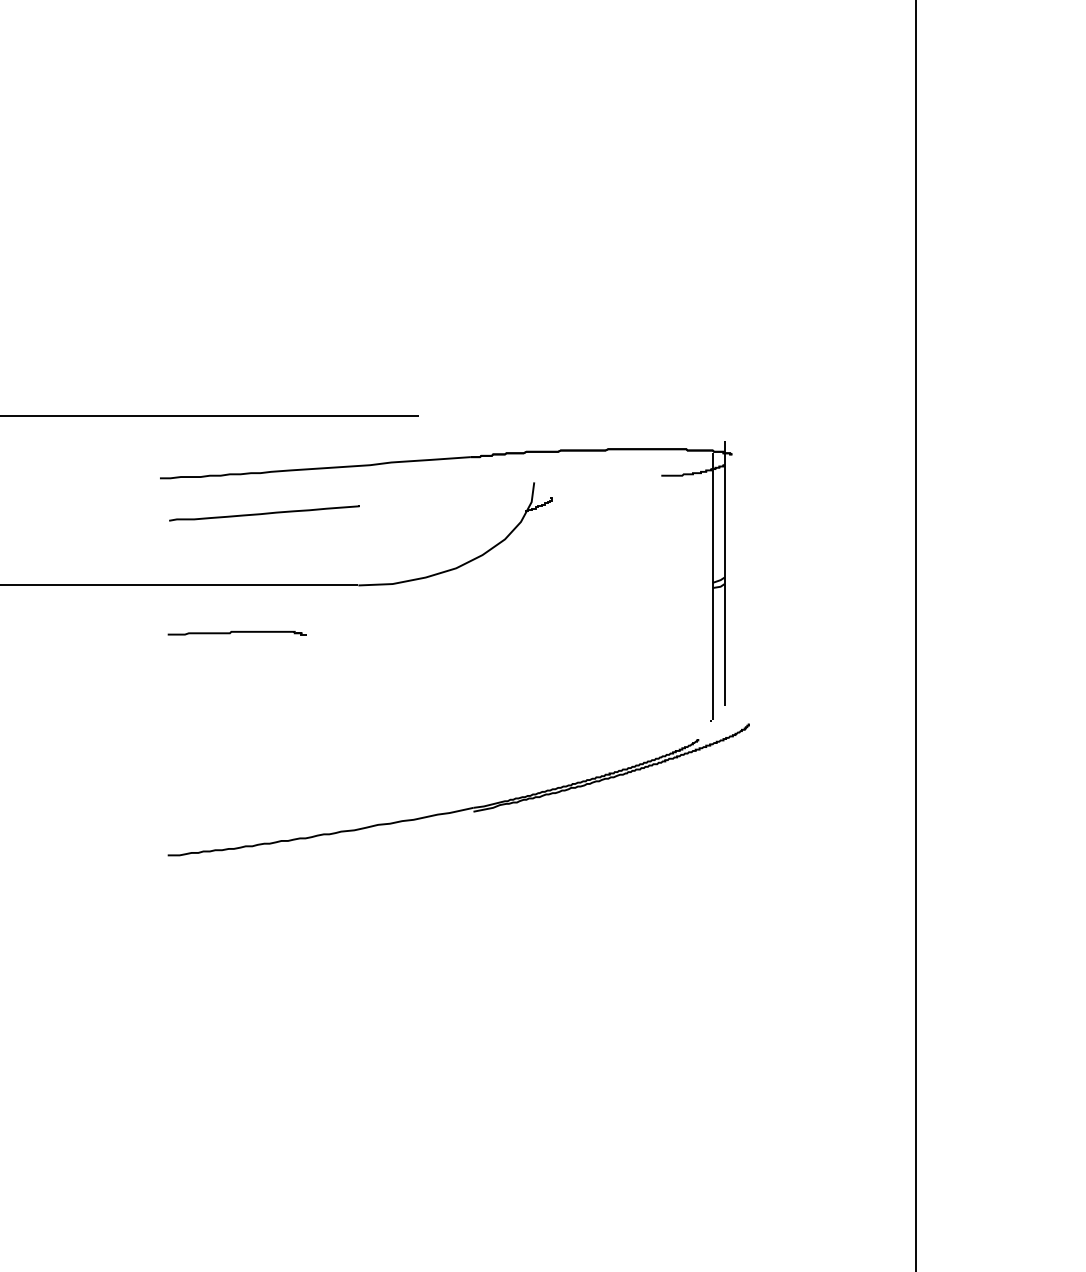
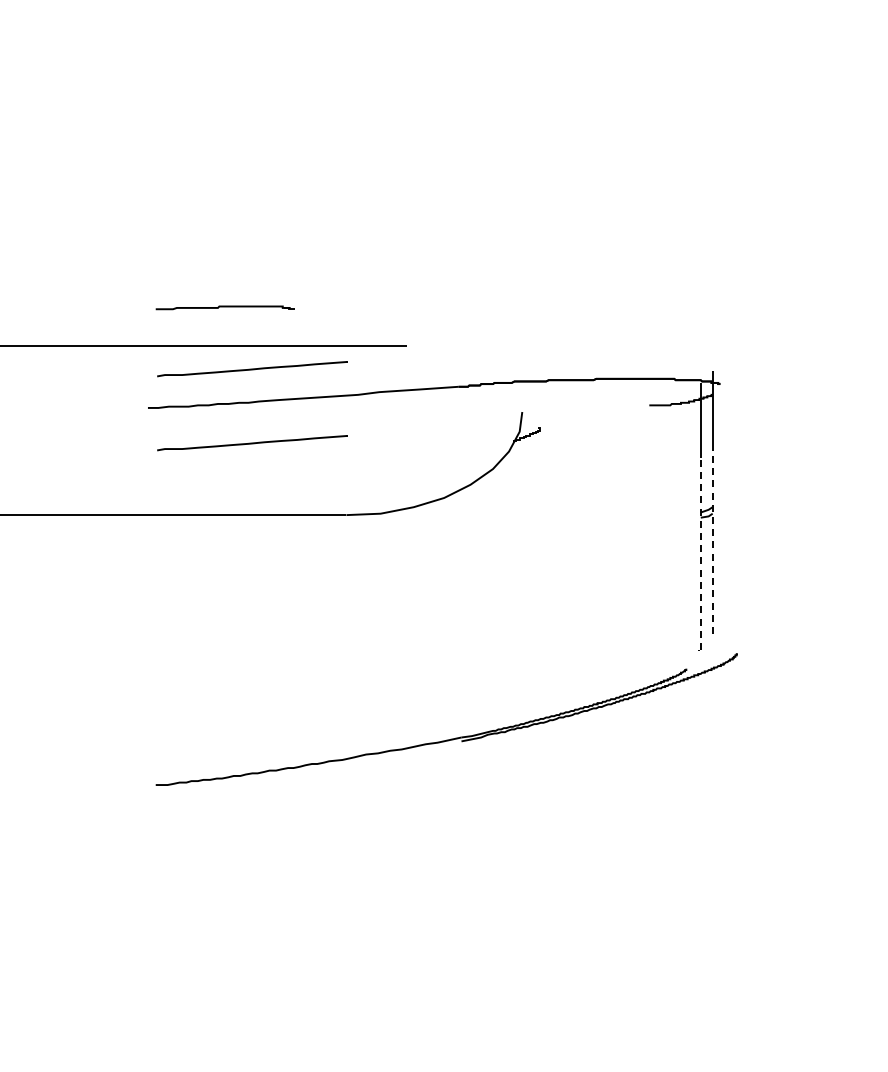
part: (264, 439) -> (252, 369), added
line: (724, 610) -> (712, 540), solid -> dashed
line: (712, 624) -> (700, 554), solid -> dashed
part: (236, 632) -> (224, 307), moved

